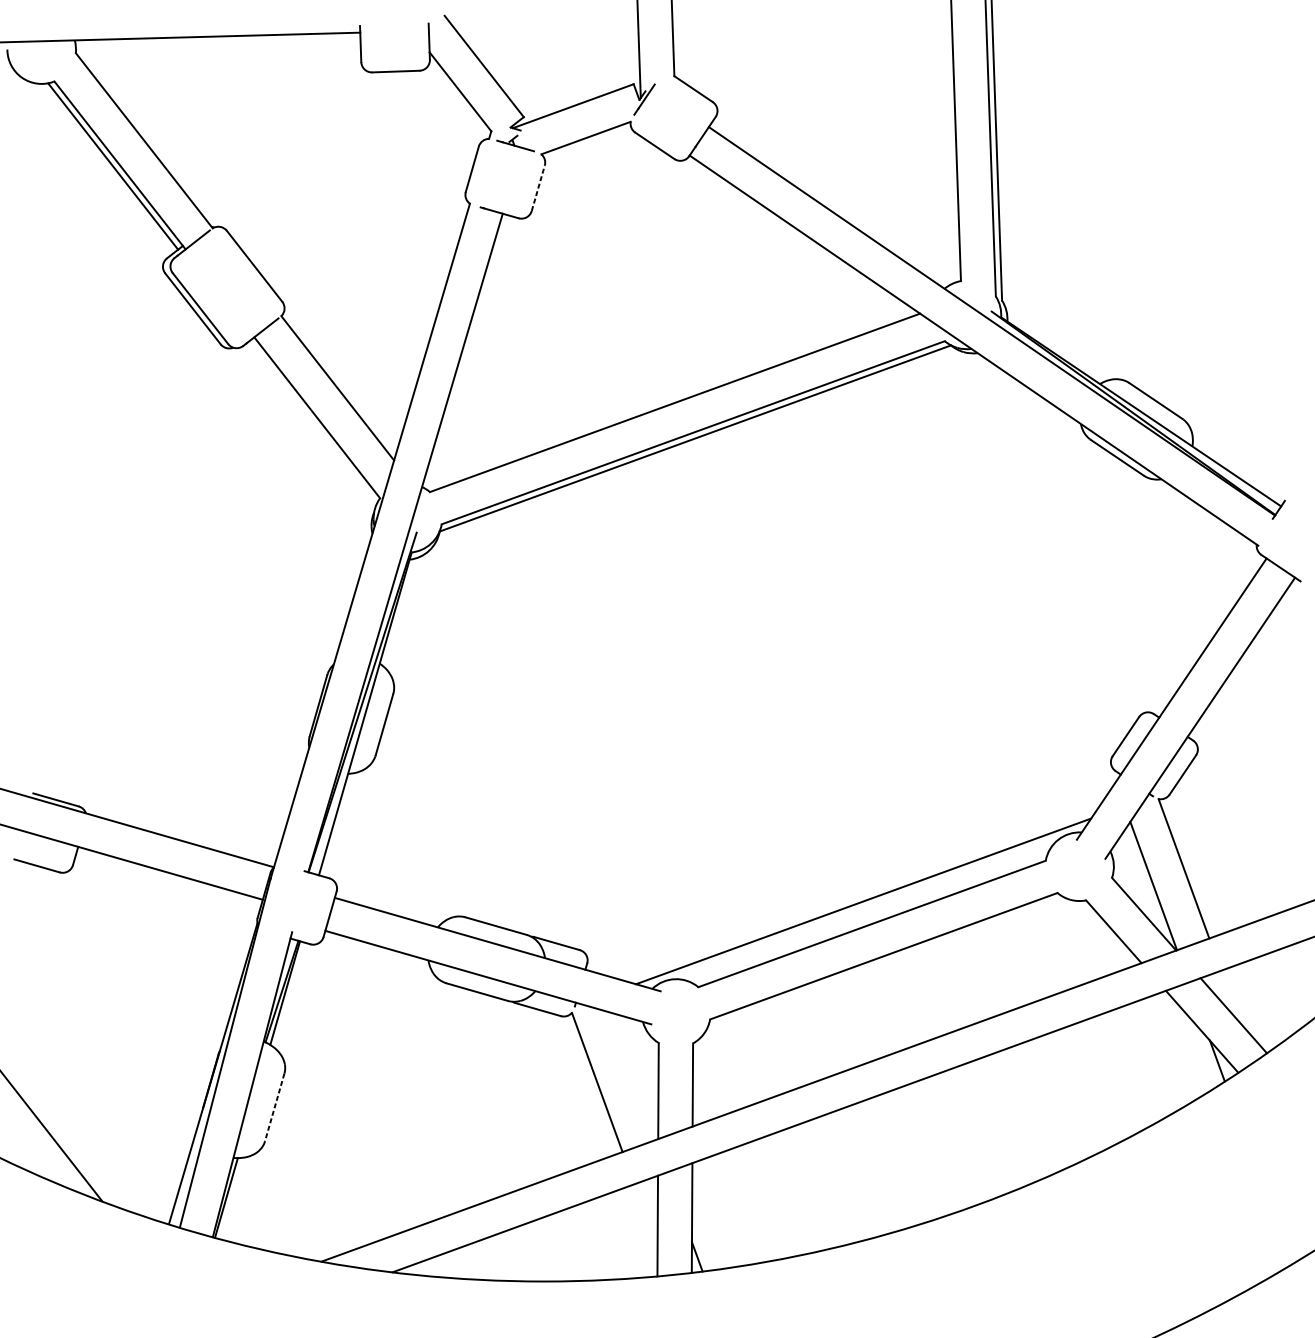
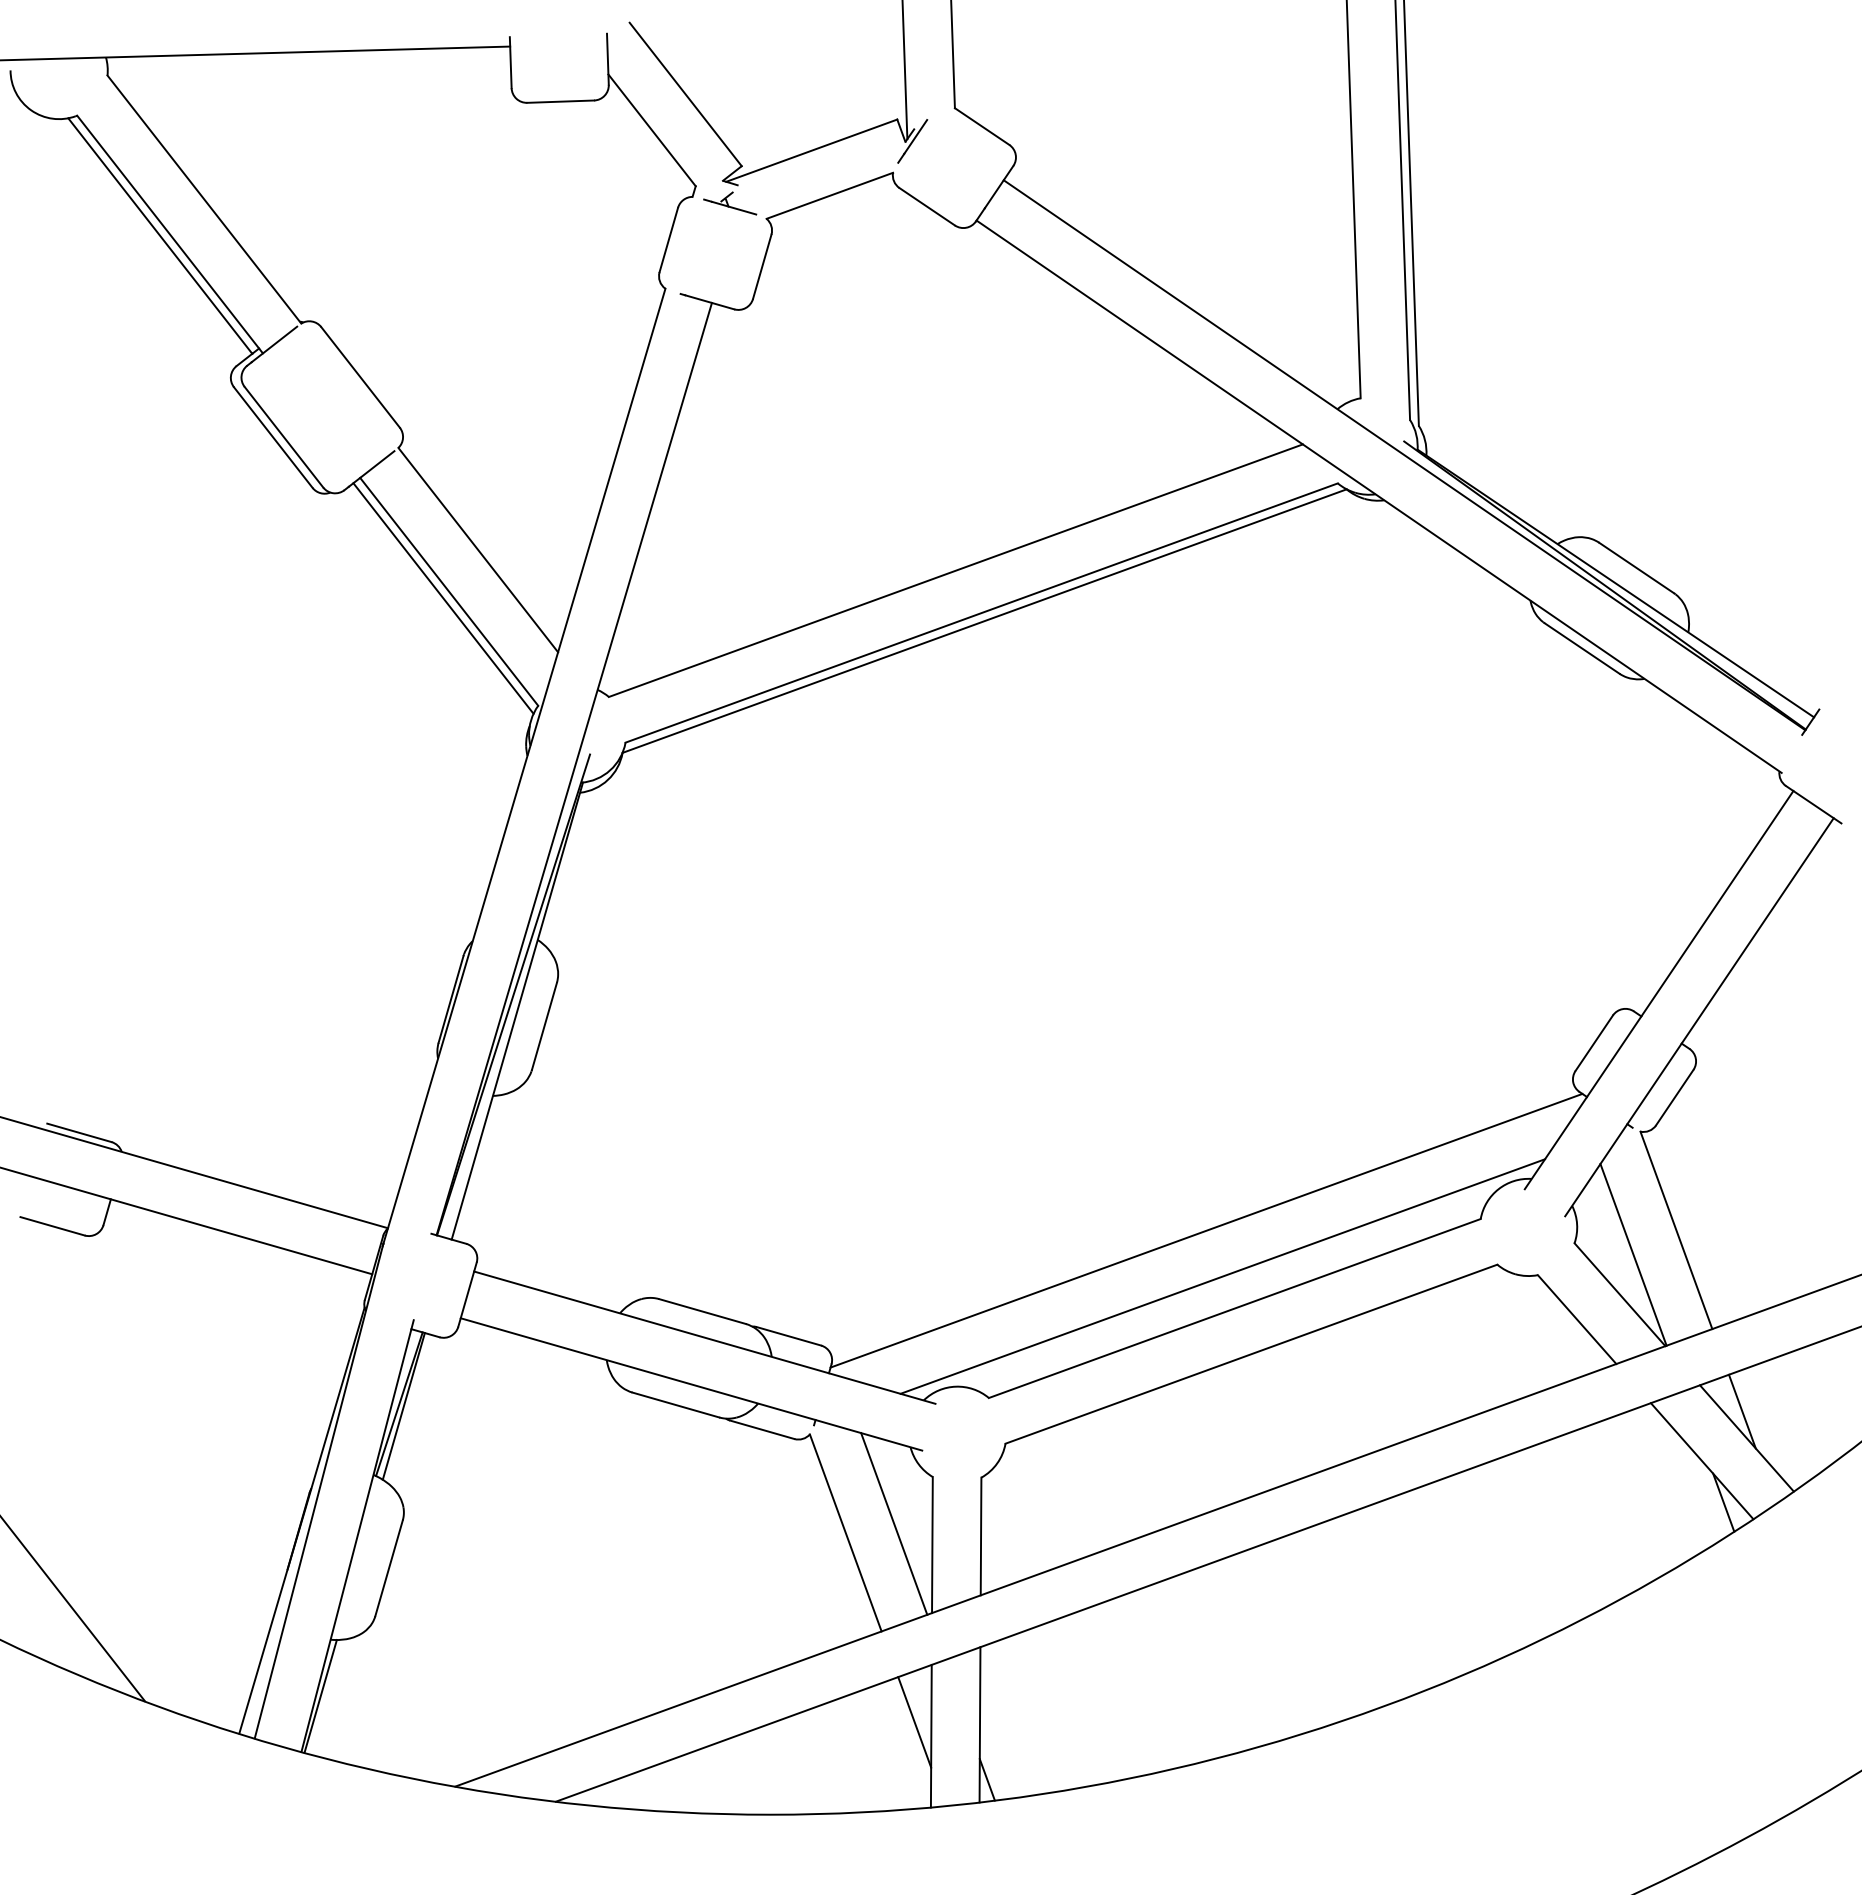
line: (538, 188) -> (762, 266), dashed -> solid
line: (313, 422) -> (443, 598), added
line: (852, 868) -> (1206, 1230), added
line: (1229, 996) -> (1741, 1411), added
line: (631, 1075) -> (894, 1523), added
line: (275, 1107) -> (389, 1568), dashed -> solid
line: (645, 1216) -> (914, 1722), added

